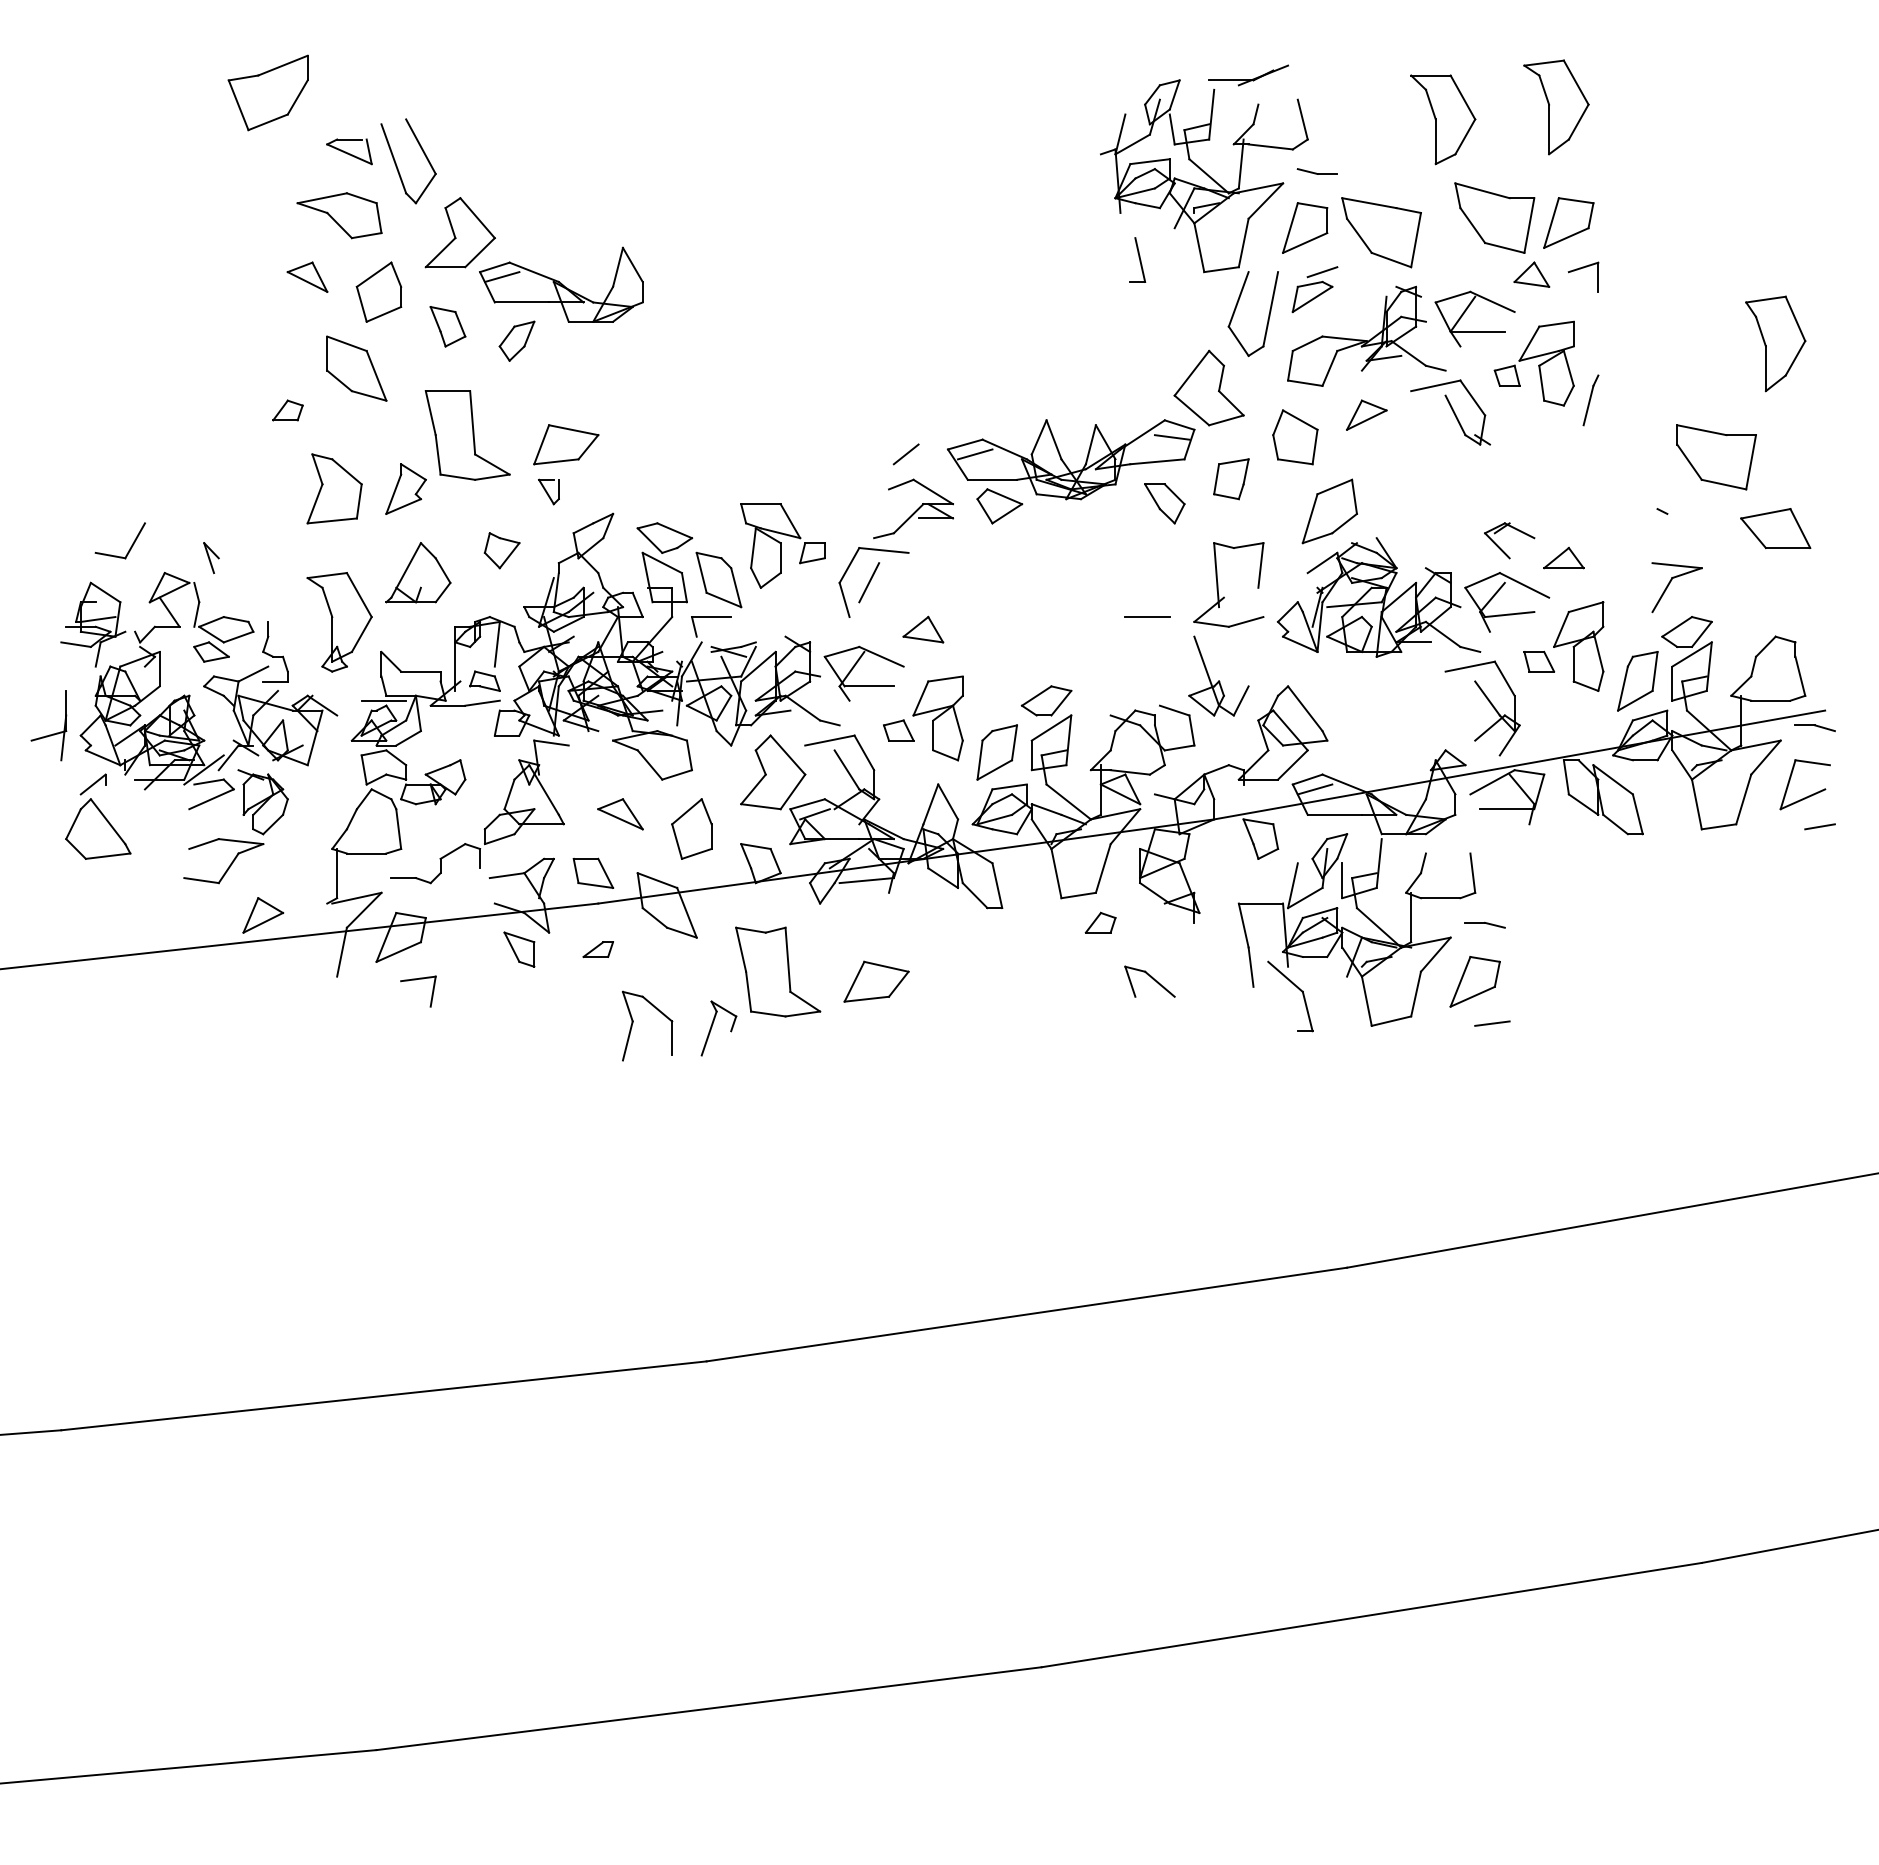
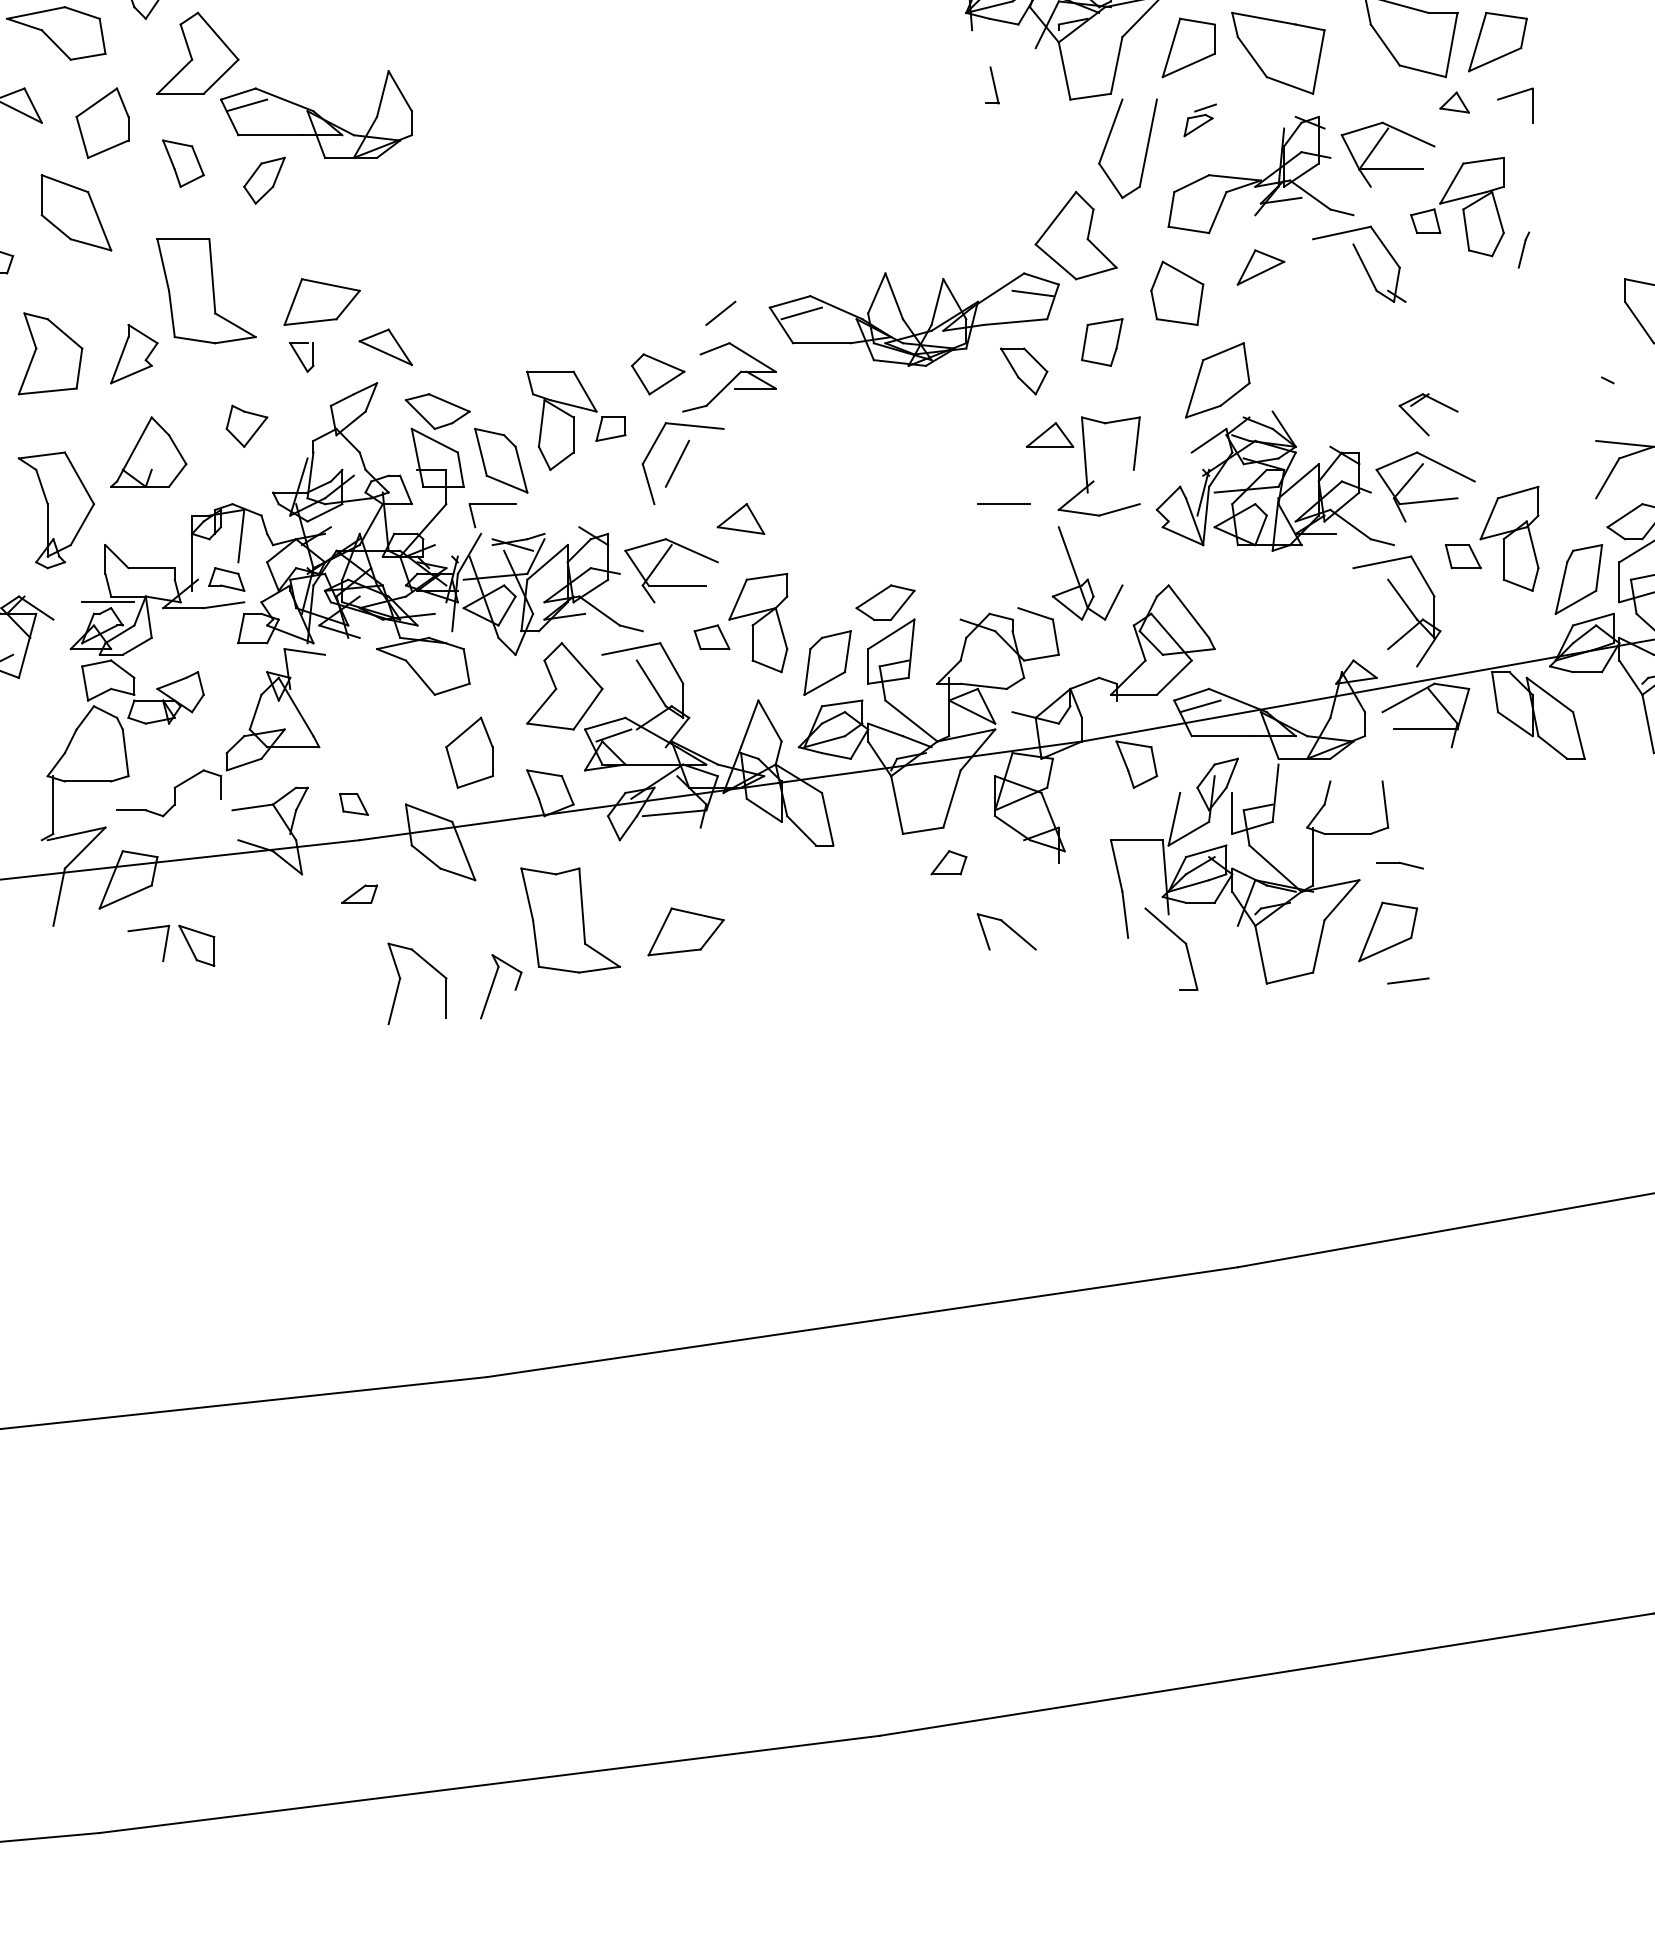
part: (1137, 259) -> (992, 84), size x0.7
part: (1531, 274) -> (1454, 102), size x0.7
part: (1314, 289) -> (1199, 120), size x0.6
part: (1590, 400) -> (1523, 250), size x0.6
part: (999, 506) -> (657, 374), moved
part: (1563, 558) -> (1049, 435), moved
part: (620, 814) -> (385, 347), moved
part: (593, 872) -> (354, 803), size x0.6
part: (519, 949) -> (196, 945), moved

